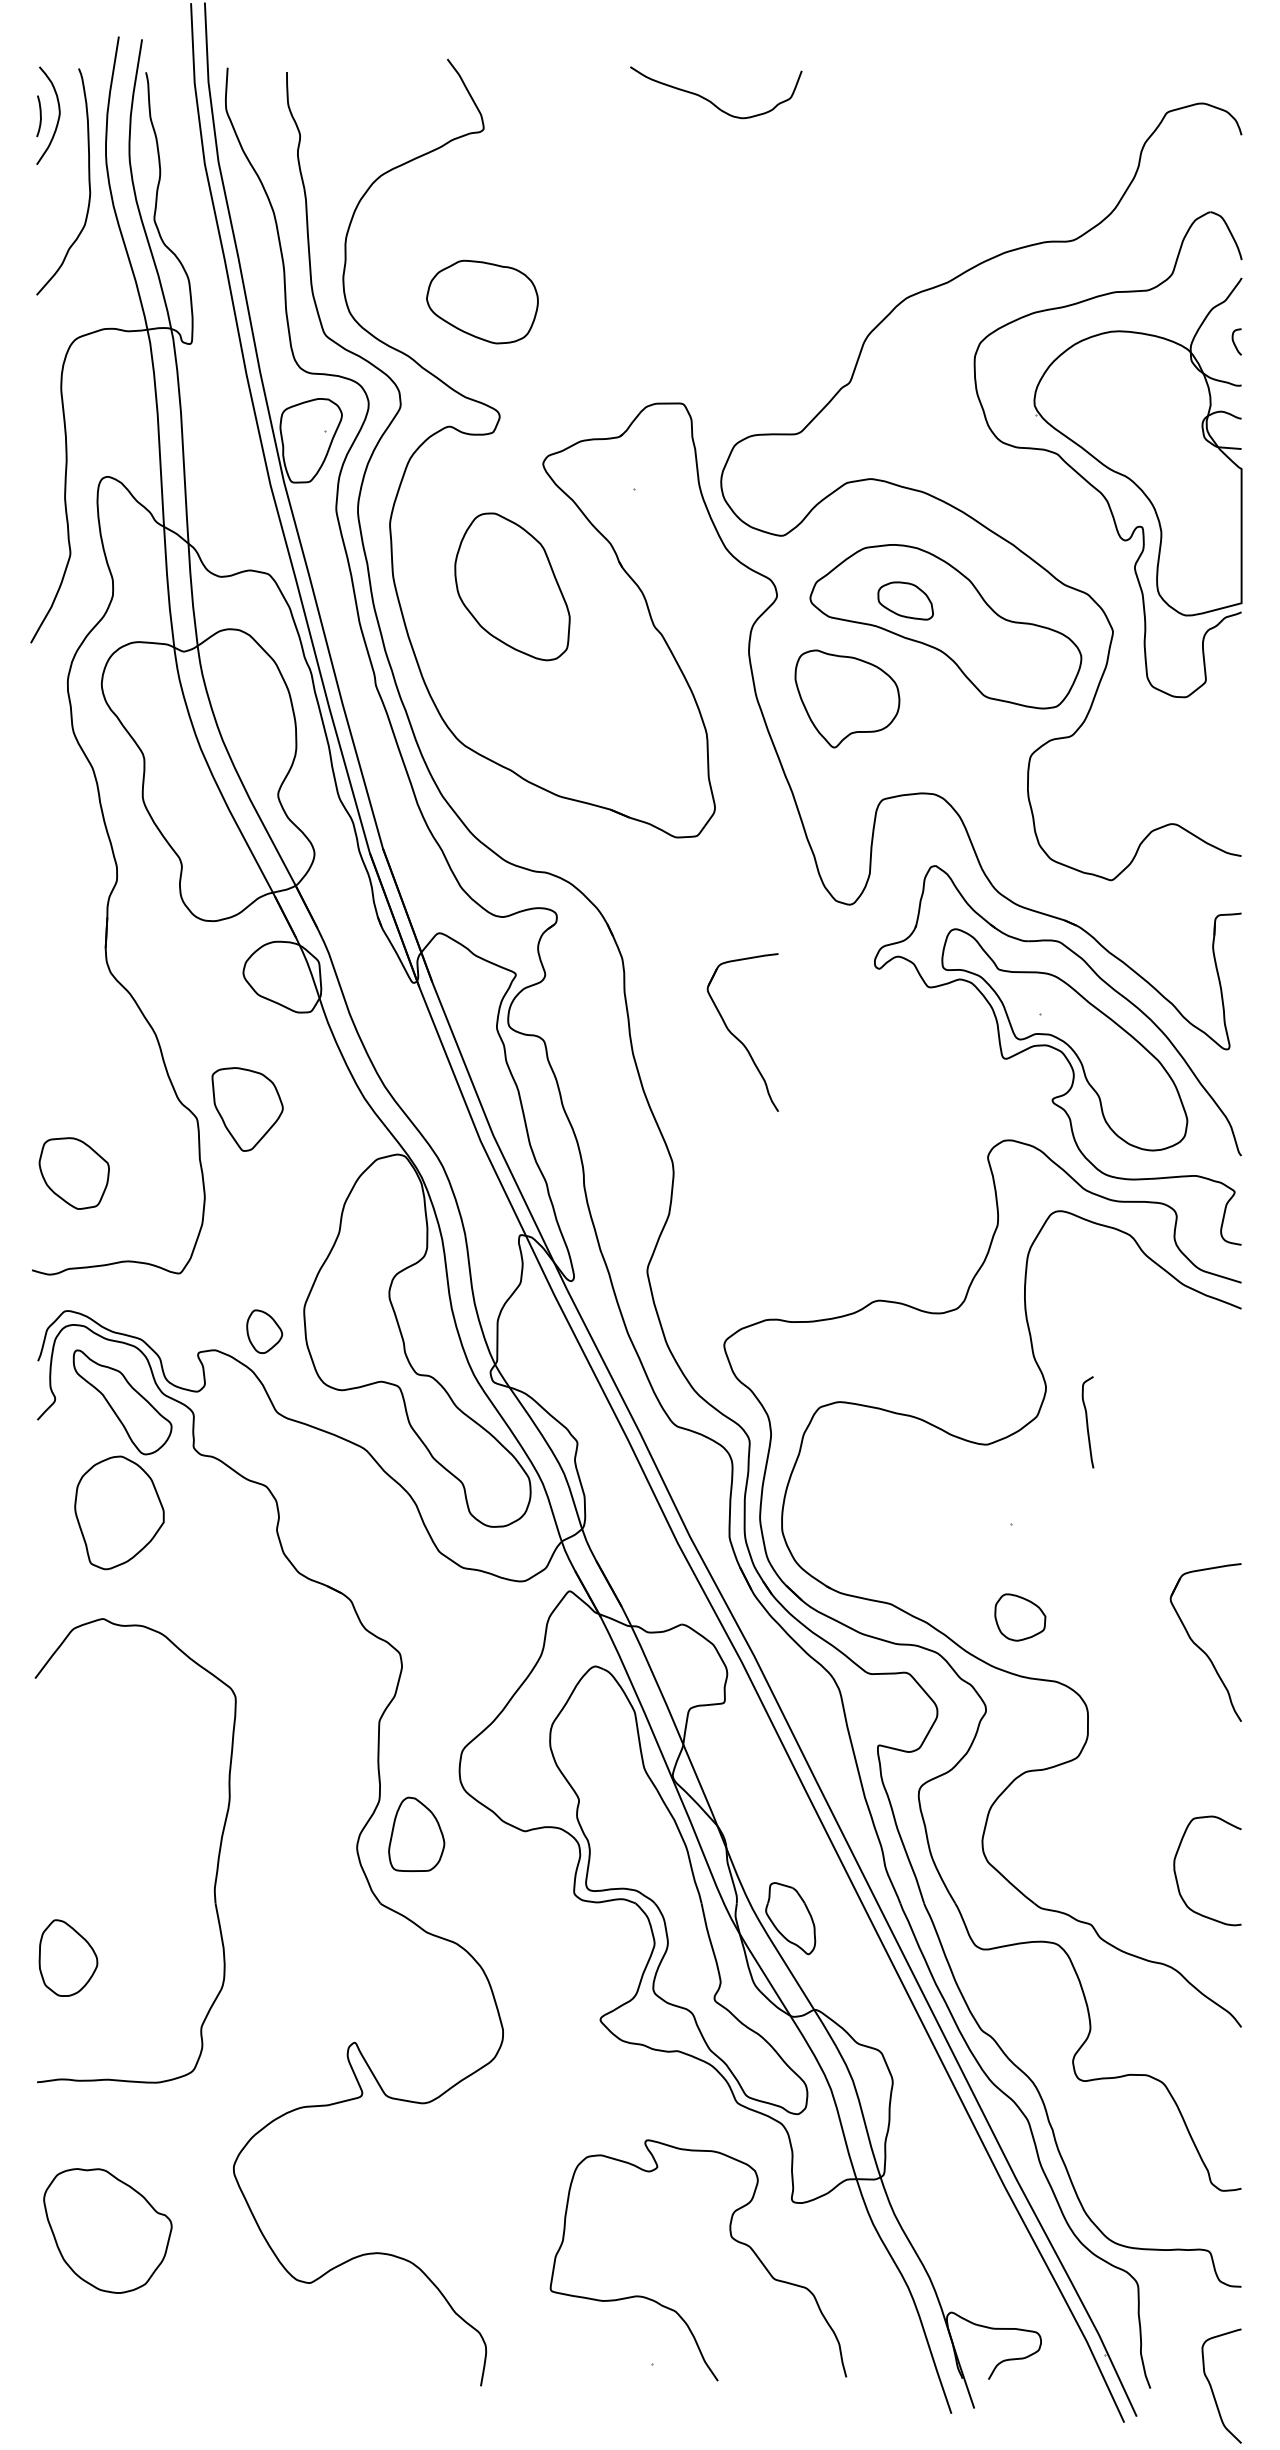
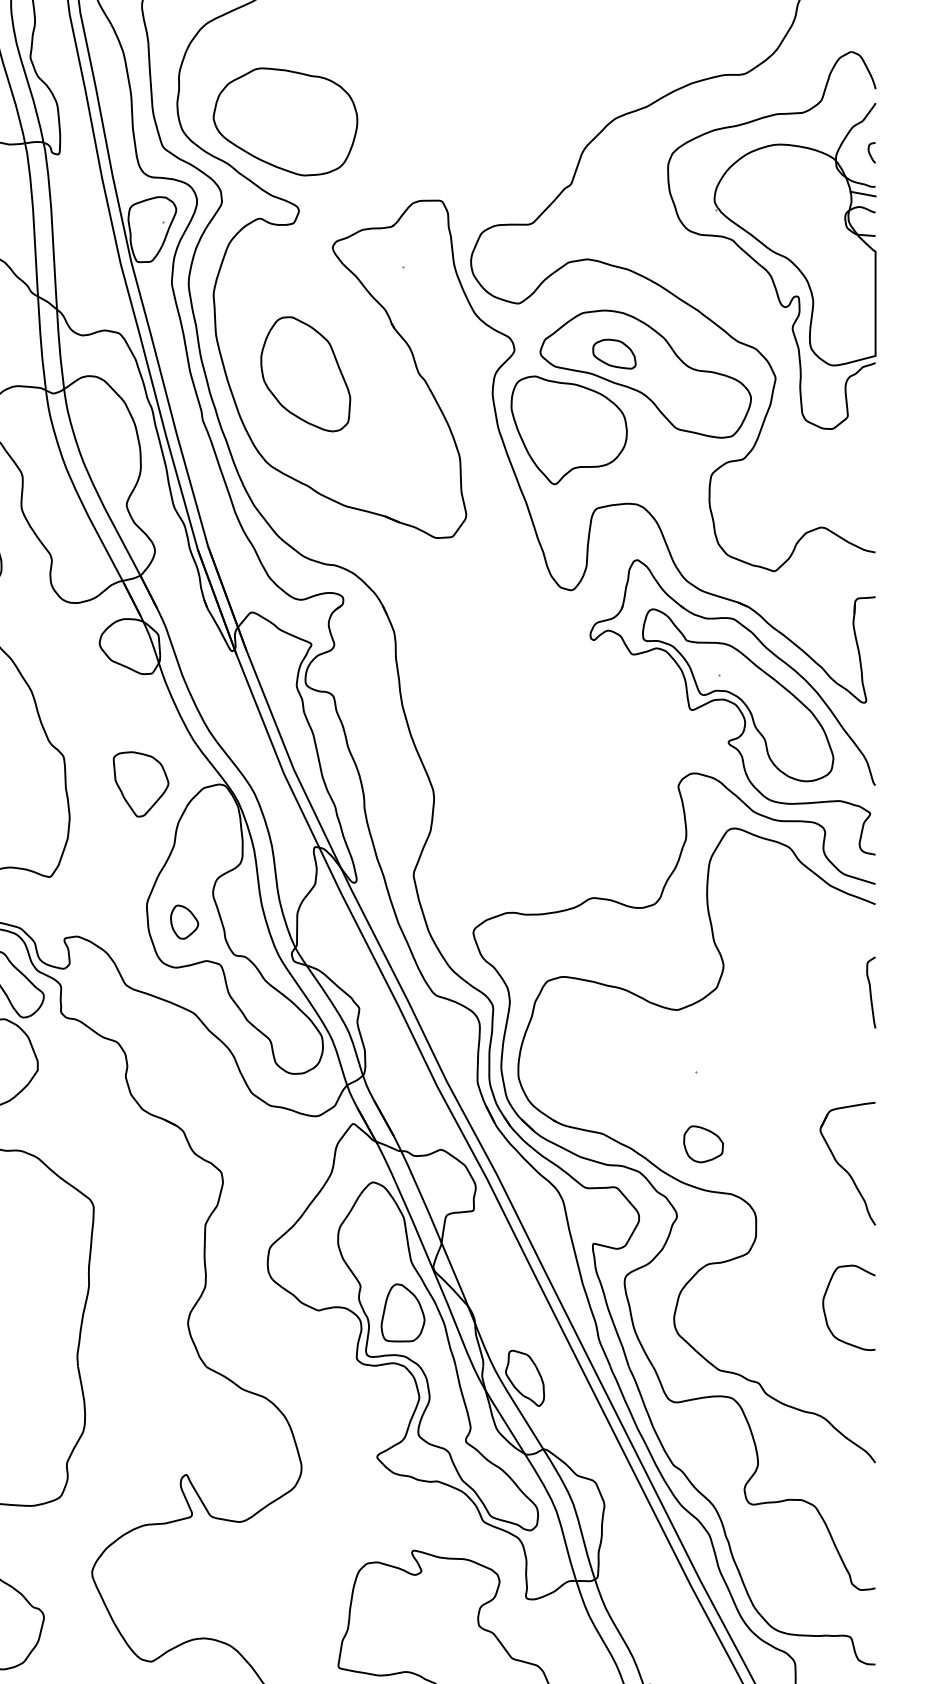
part: (482, 301) -> (285, 121), size x1.67
line: (1225, 394) -> (863, 193), added
part: (512, 586) -> (305, 374), moved
part: (847, 698) -> (569, 429), size x1.43
part: (737, 1037) -> (483, 693), removed
part: (247, 1109) -> (140, 784), moved
part: (264, 1331) -> (184, 922), moved
curve: (1087, 1422) -> (870, 992), moved
part: (416, 1833) -> (402, 1312), moved
curve: (1177, 1878) -> (825, 1313), moved

